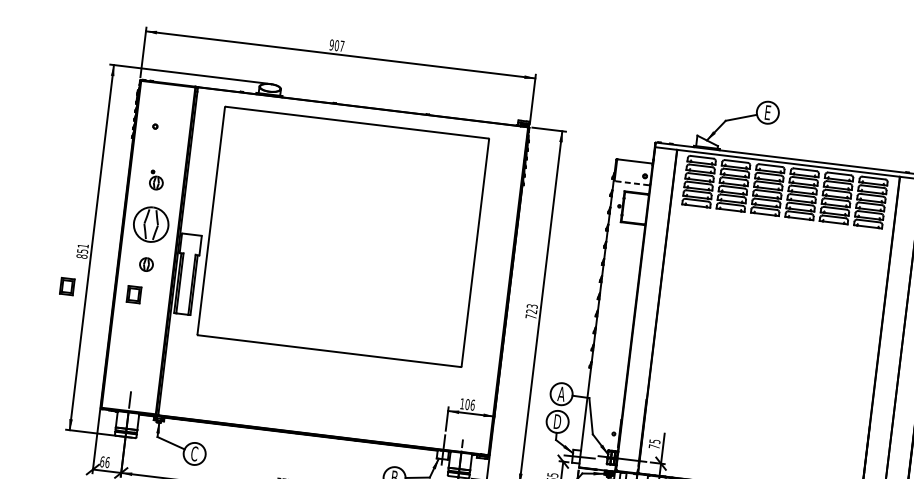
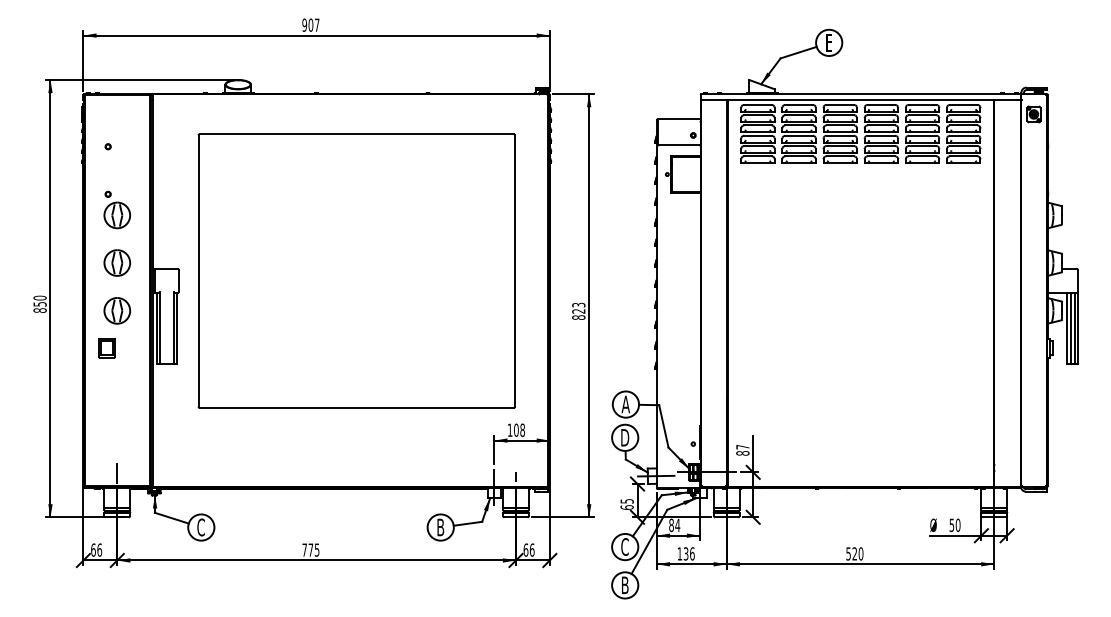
part: (156, 179) -> (117, 209), size x1.67
line: (632, 183) -> (679, 145), dashed -> solid
part: (151, 224) -> (117, 262), size x0.62
part: (343, 236) -> (356, 270), moved
text: (82, 245) -> (39, 297), 851 -> 850
part: (146, 264) -> (117, 310), size x1.67
part: (66, 286) -> (26, 348), removed
text: (530, 316) -> (578, 317), 723 -> 823
text: (472, 404) -> (522, 429), 106 -> 108
text: (654, 444) -> (742, 450), 75 -> 87

